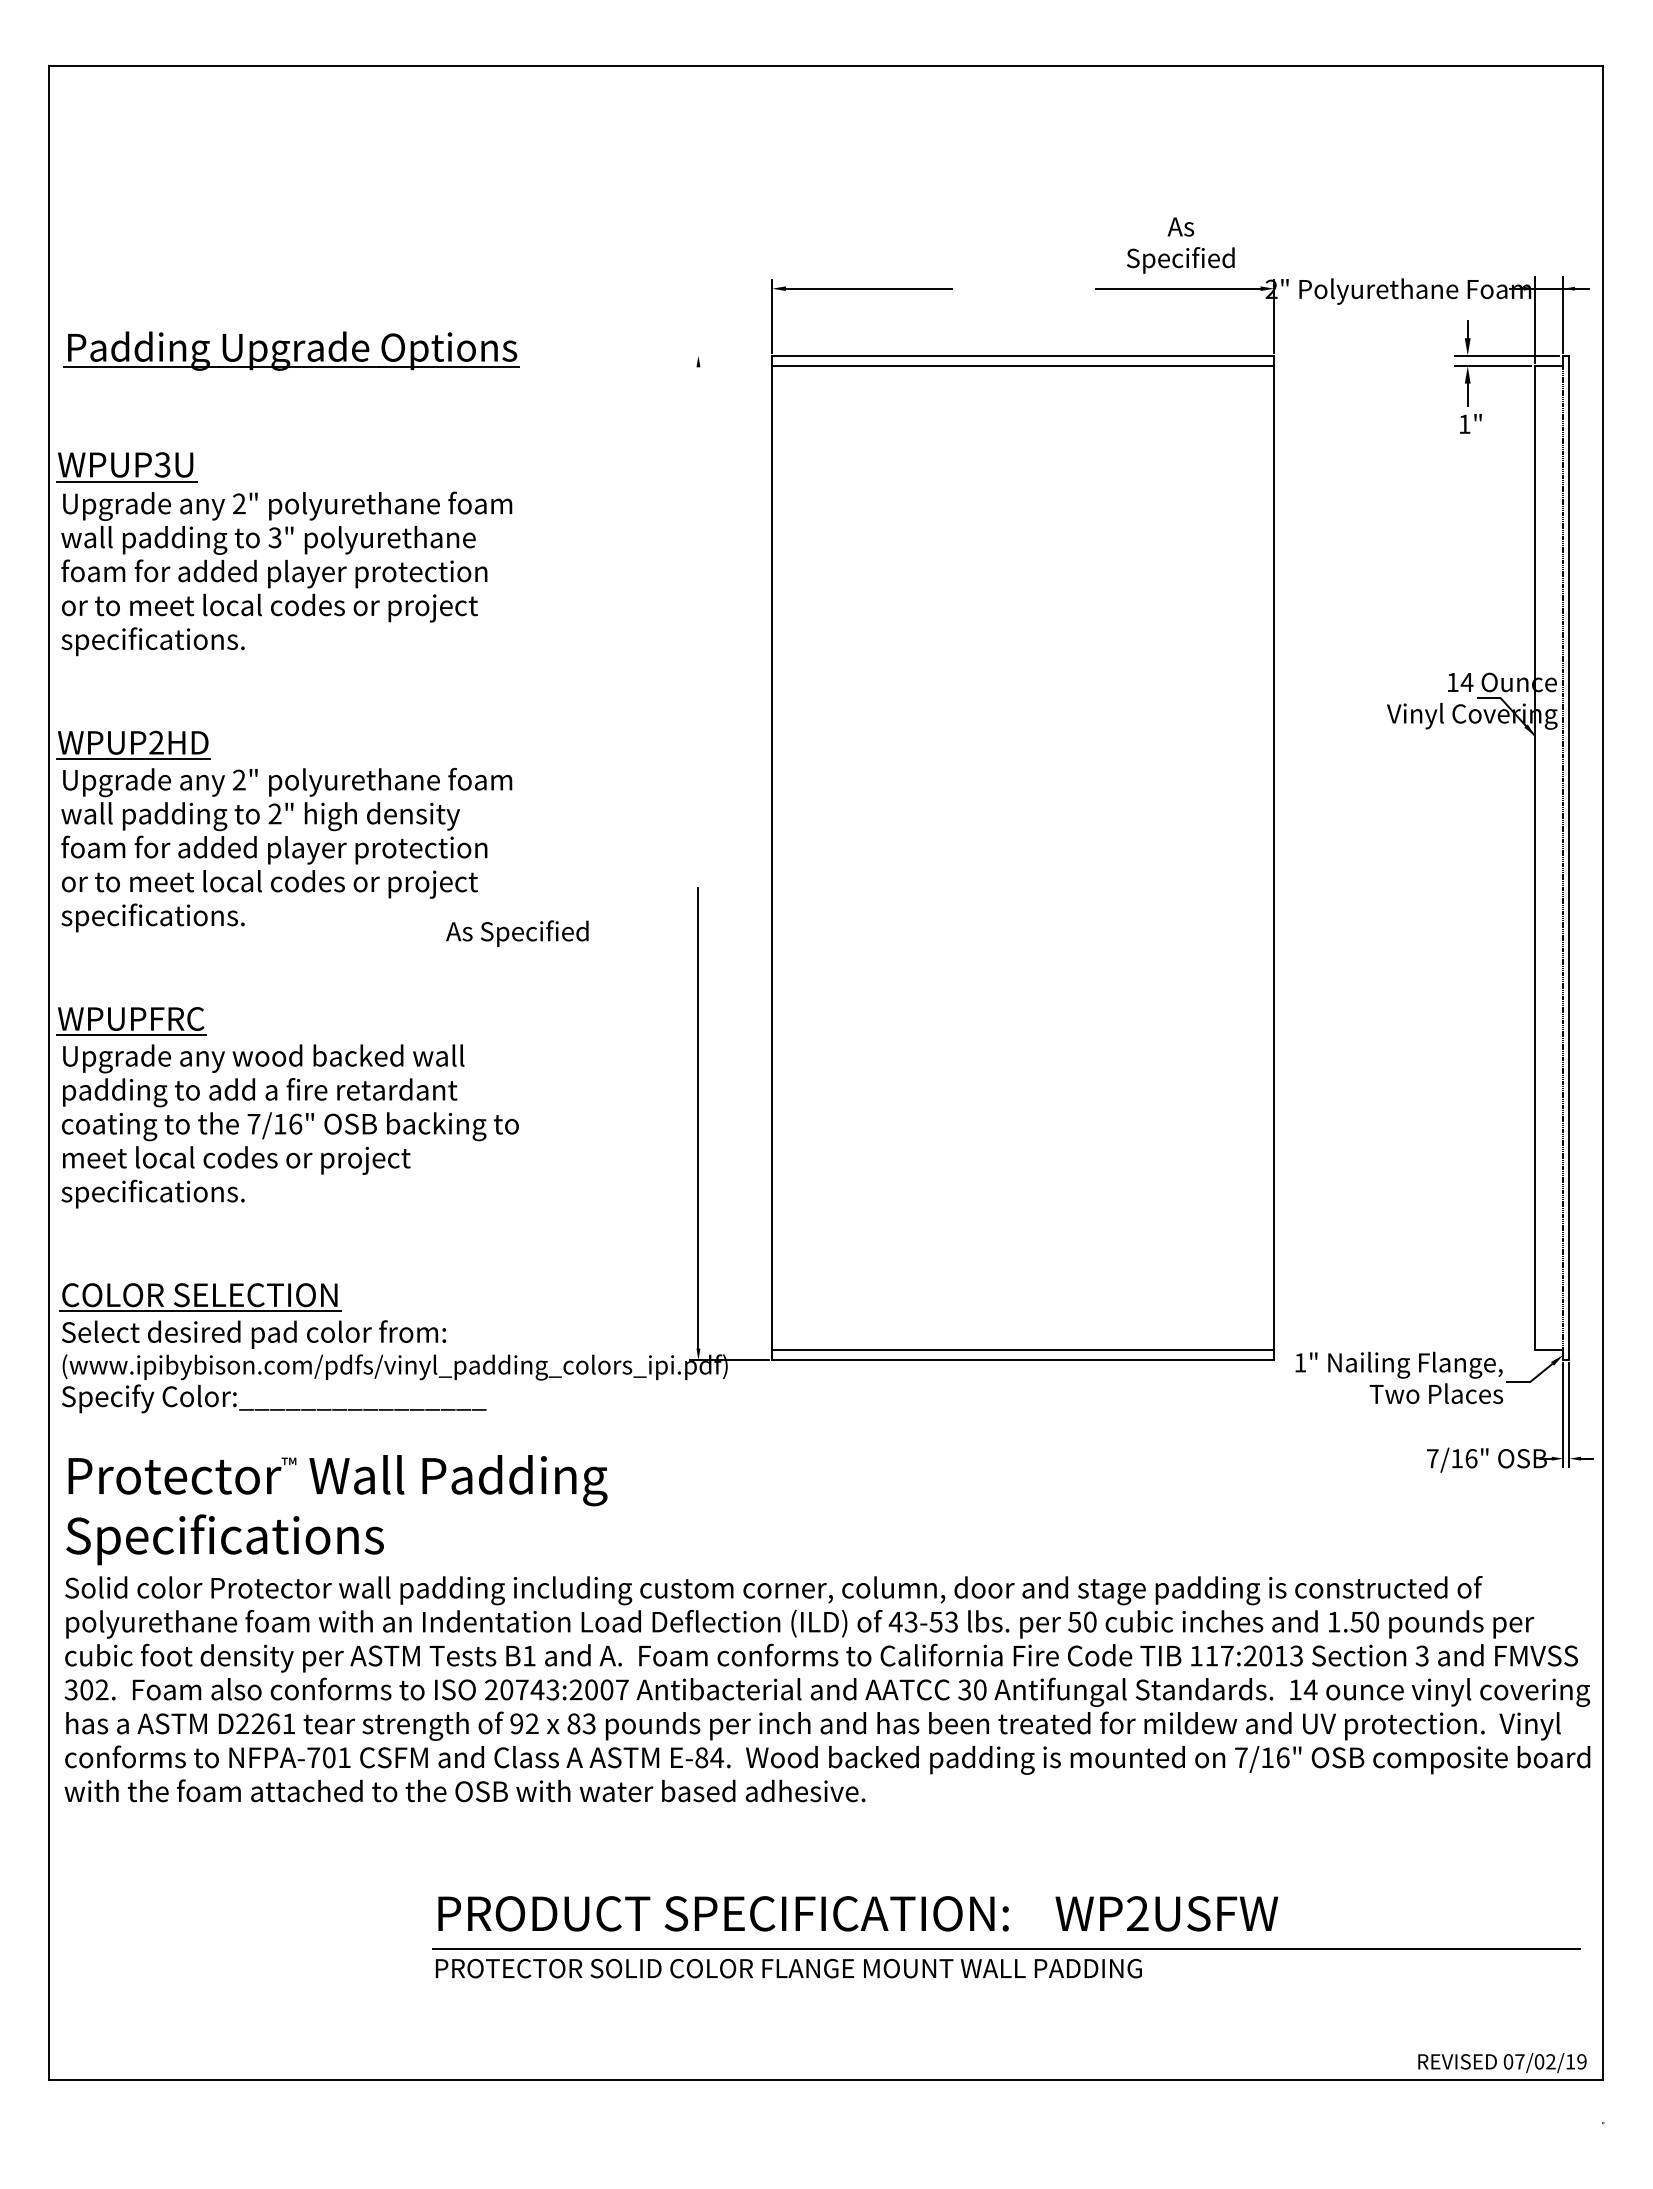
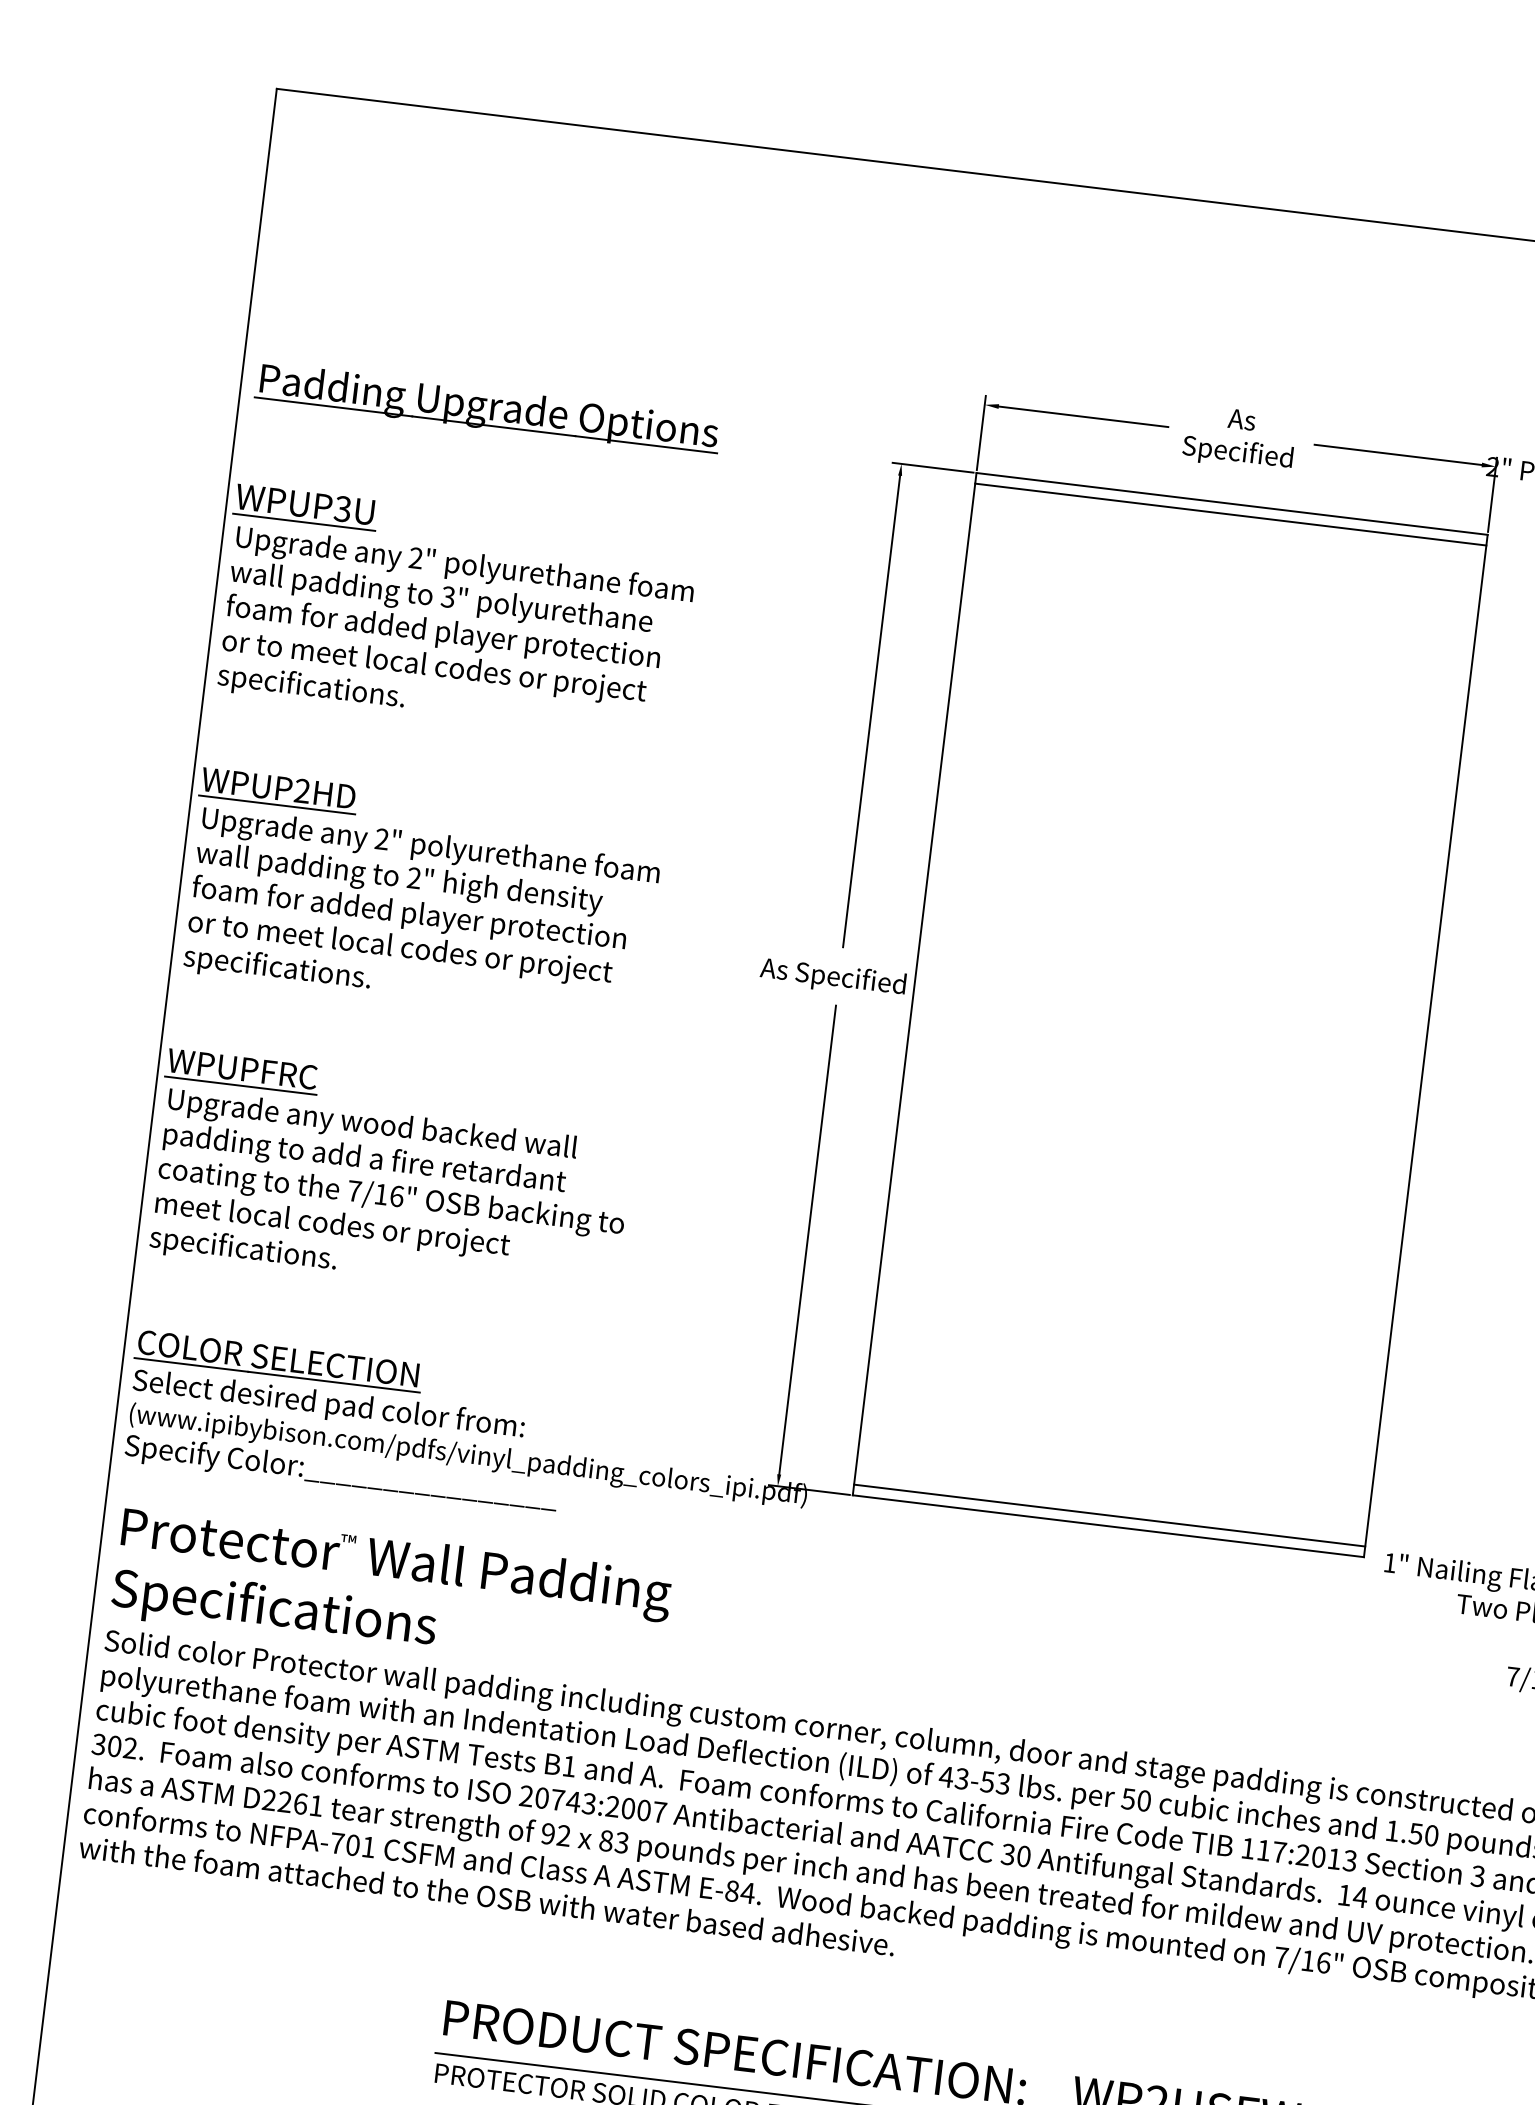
text: (1180, 245) -> (1239, 438), moved
line: (729, 355) -> (933, 467), added
line: (698, 598) -> (871, 711), added
text: (517, 933) -> (833, 977), moved

